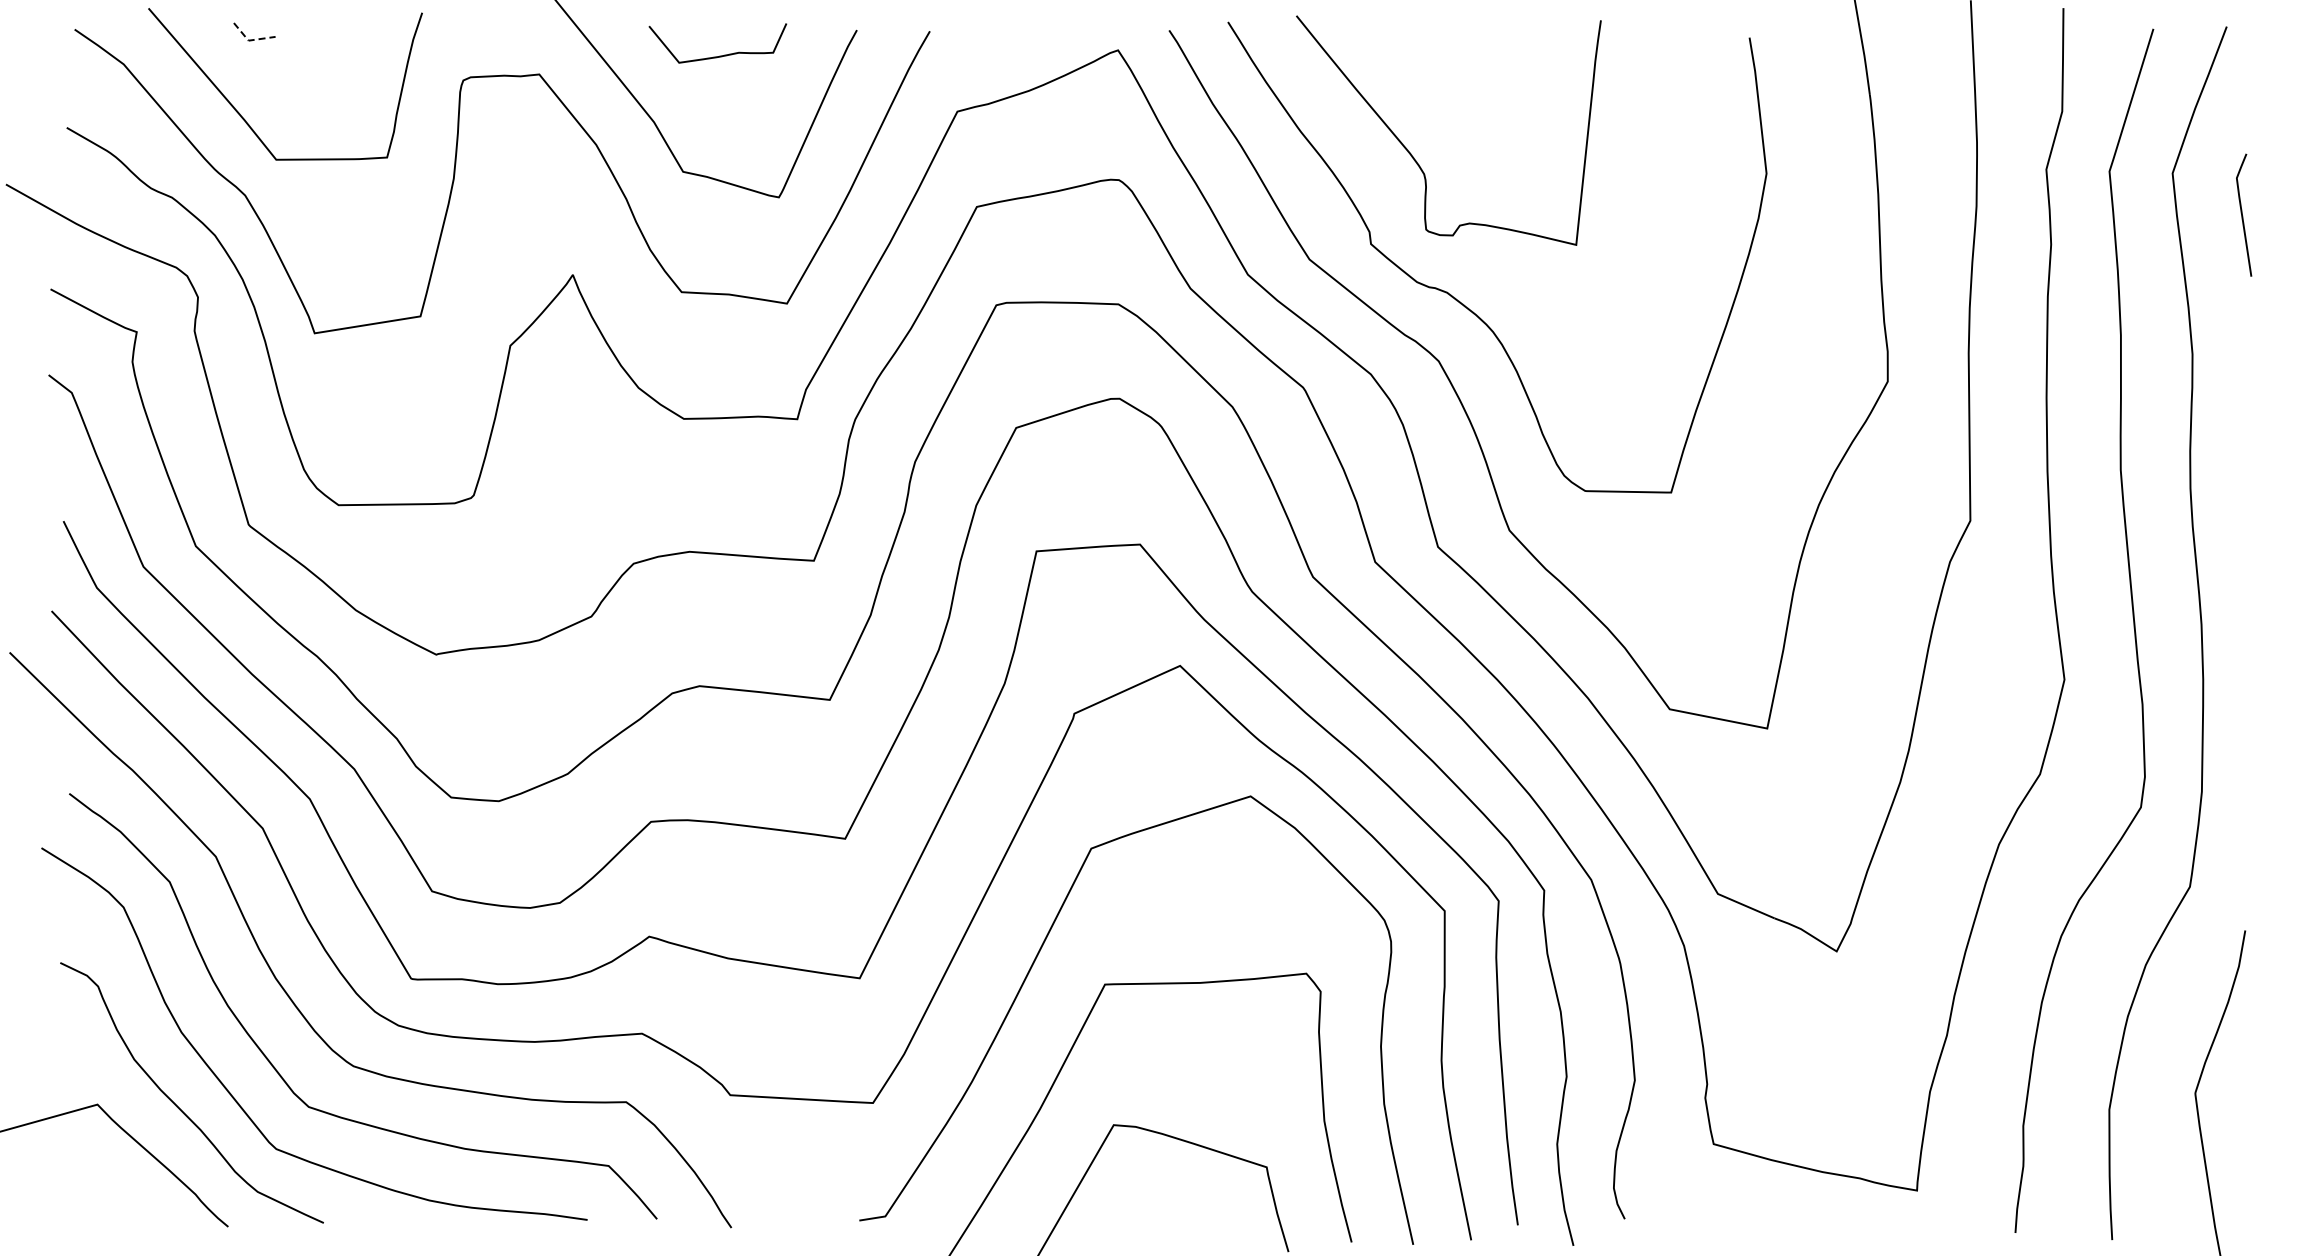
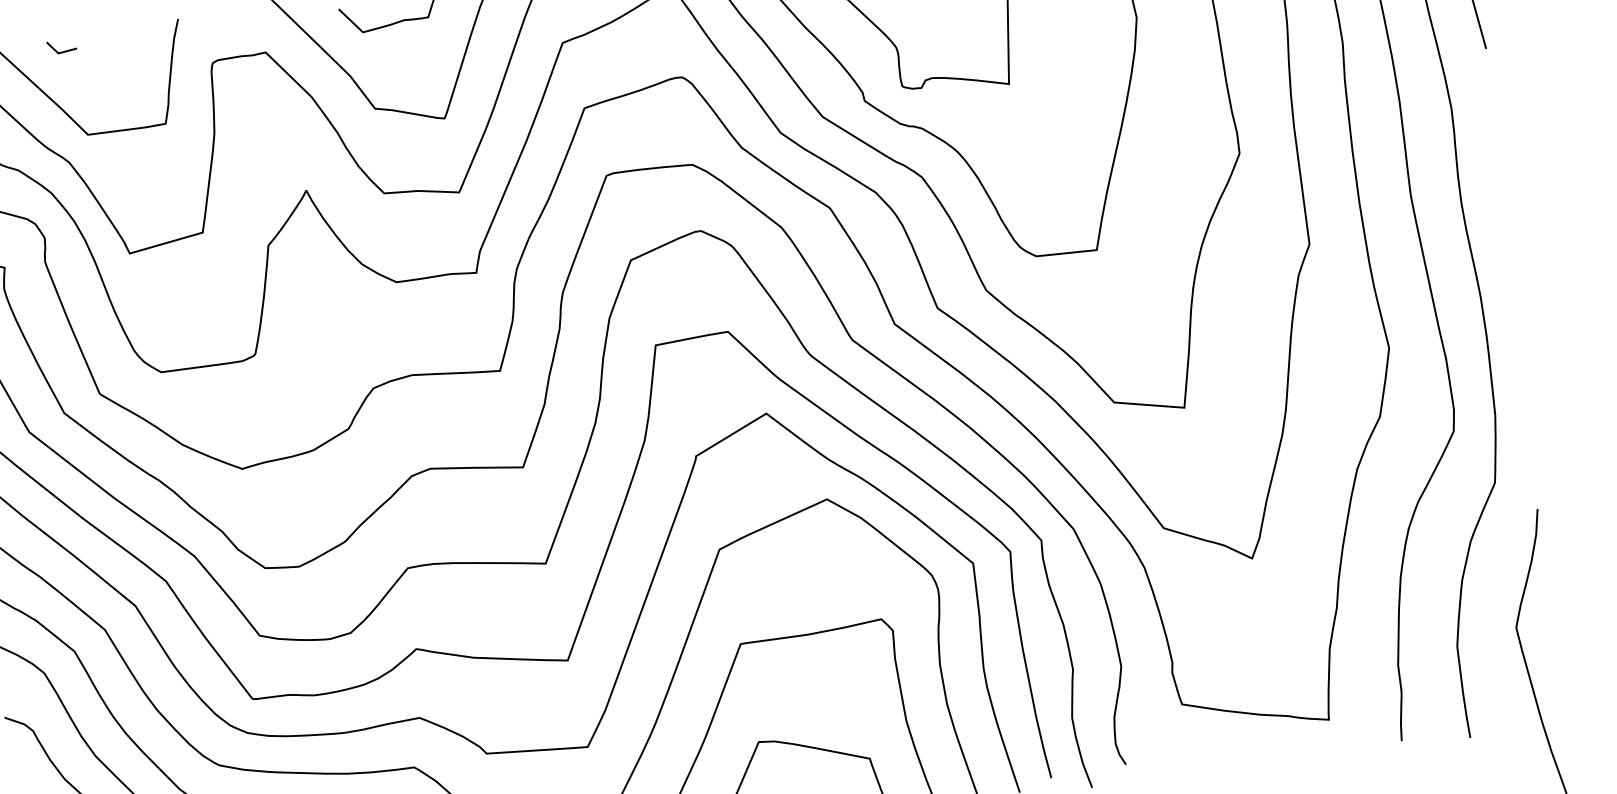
line: (250, 40) -> (59, 53), dashed -> solid

